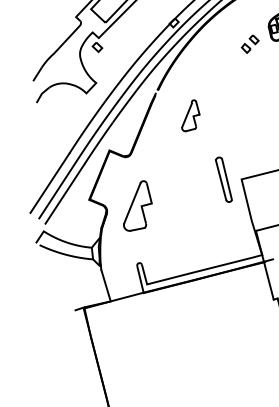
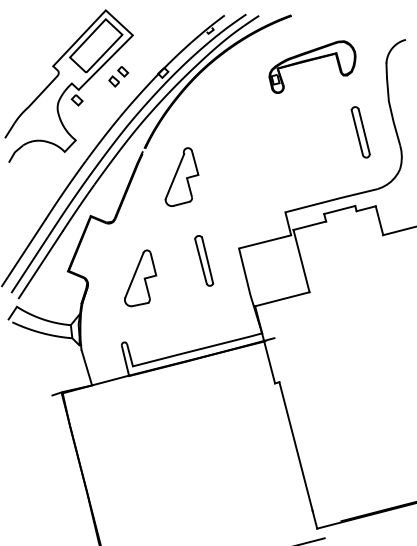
part: (250, 44) -> (118, 76), moved
part: (190, 115) -> (181, 176), size x1.67
part: (224, 179) -> (204, 260), moved
part: (137, 206) -> (140, 278), moved

